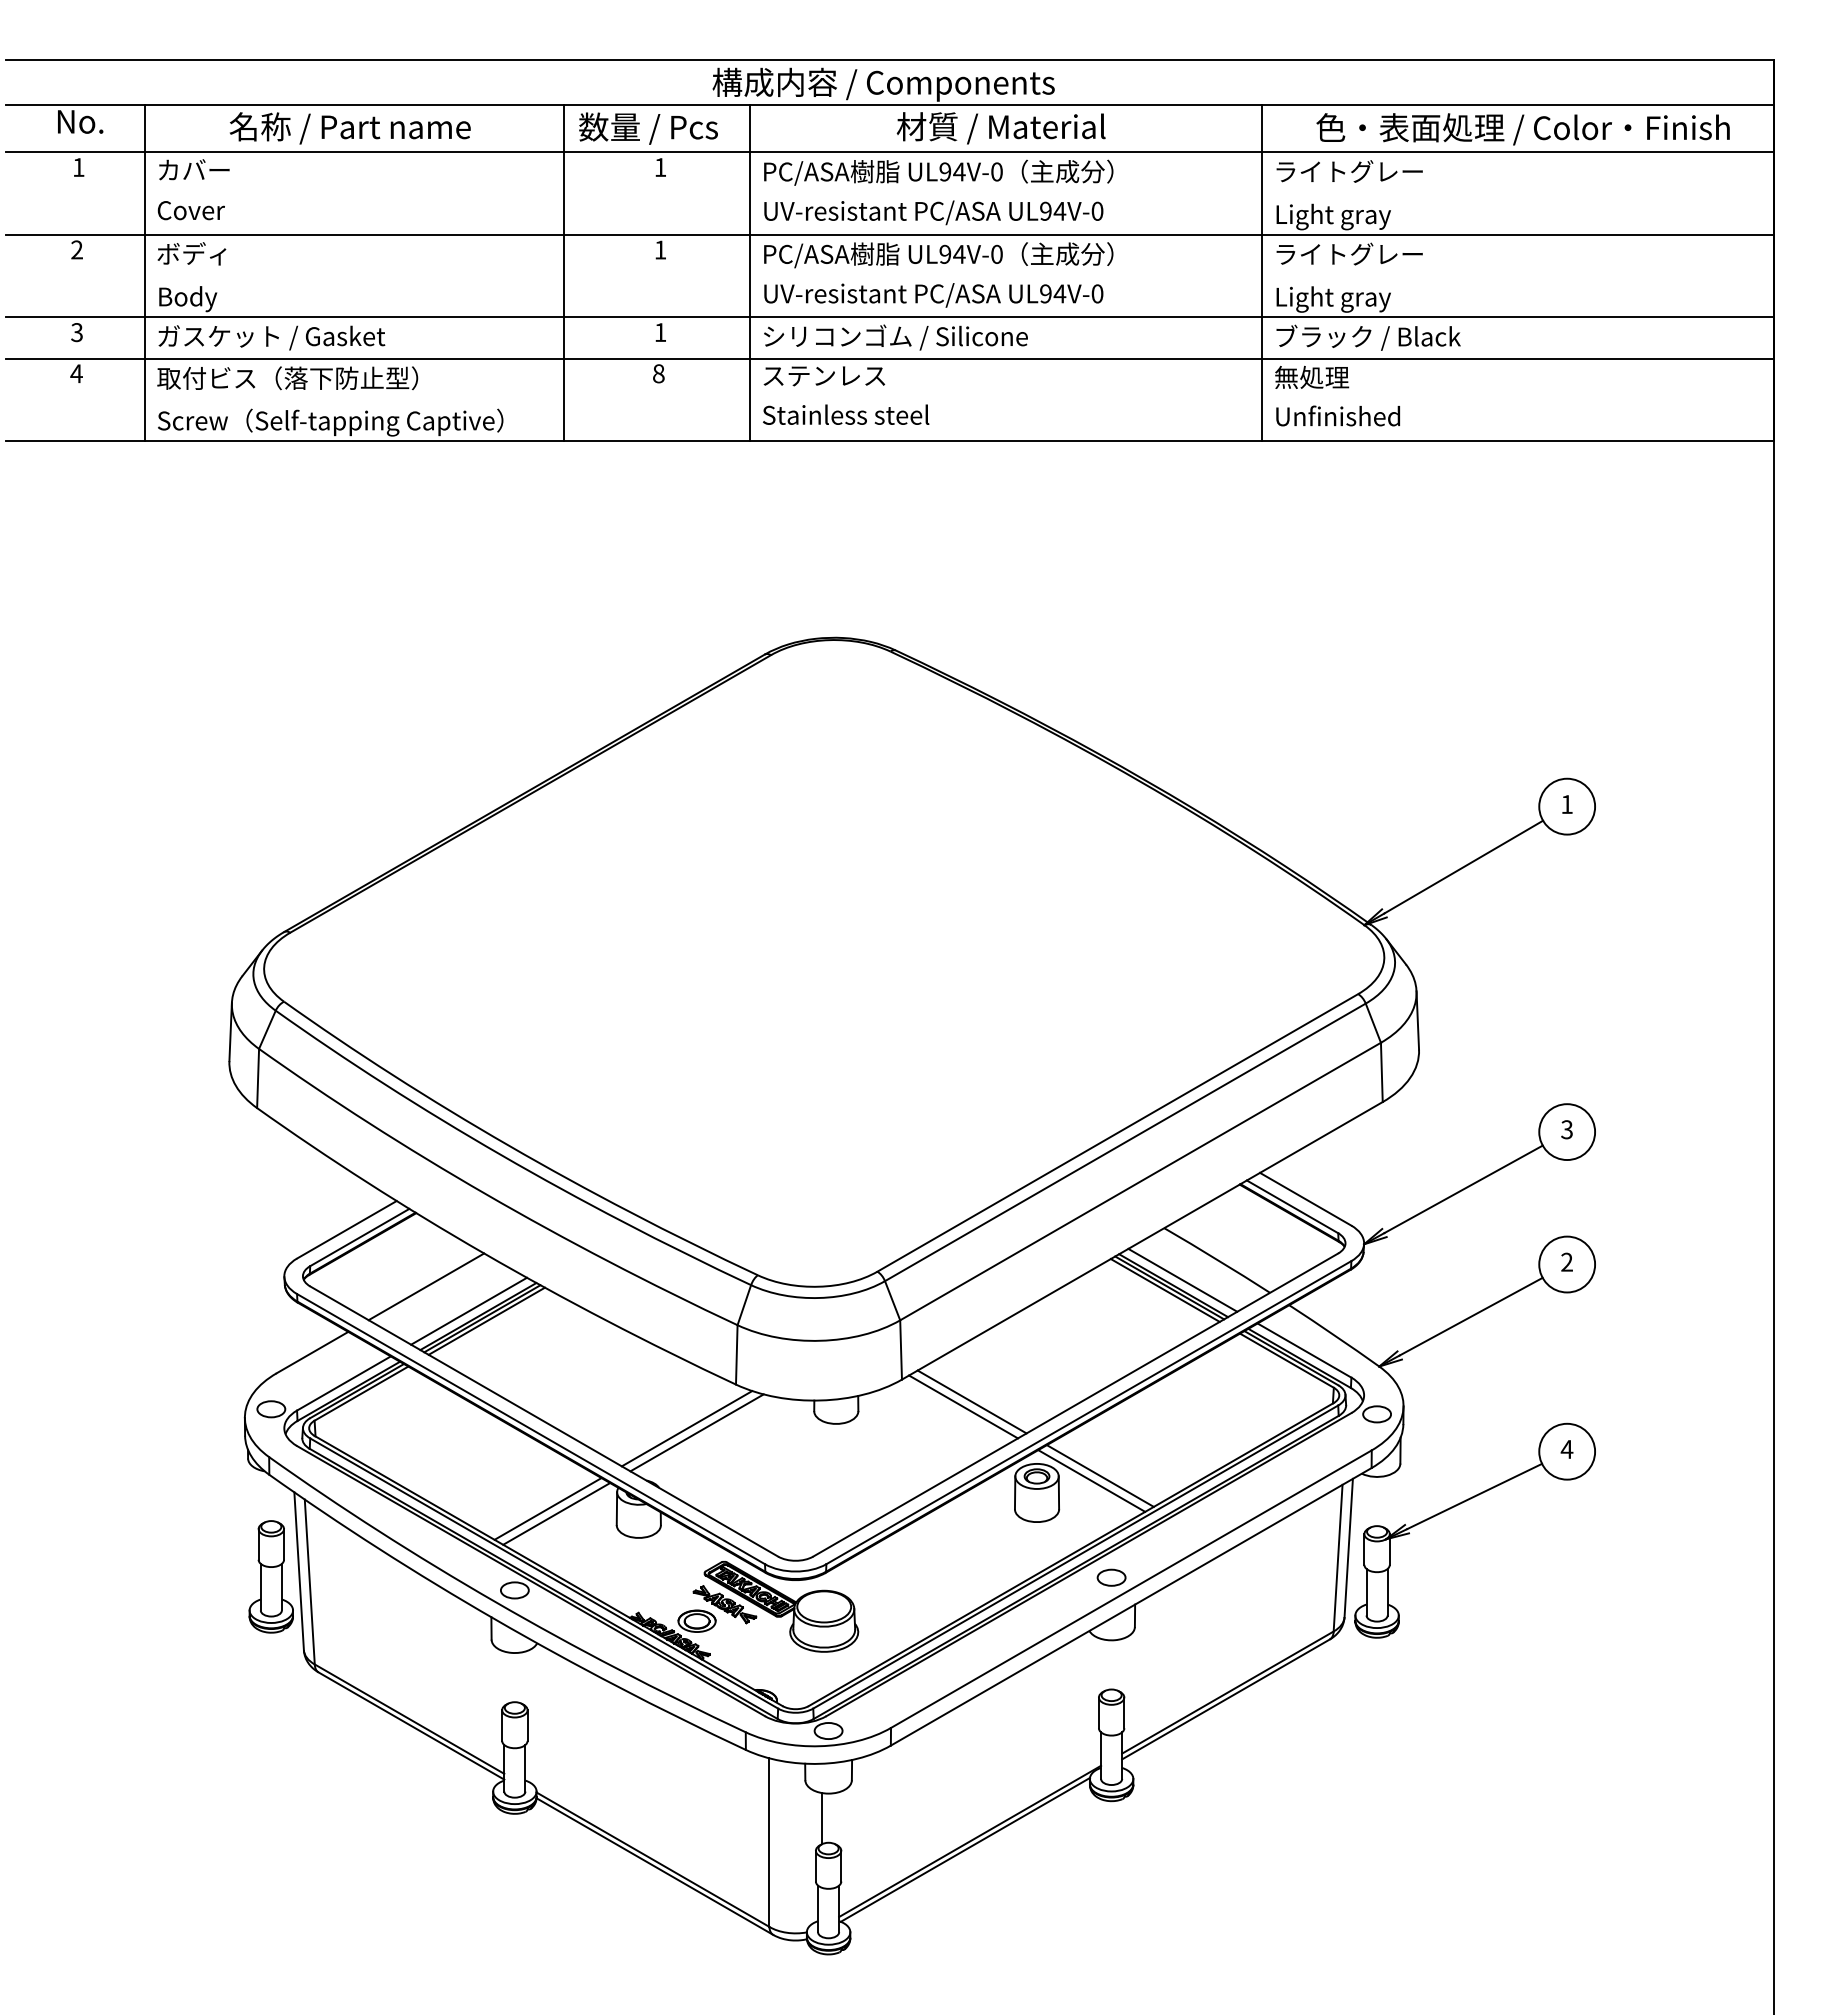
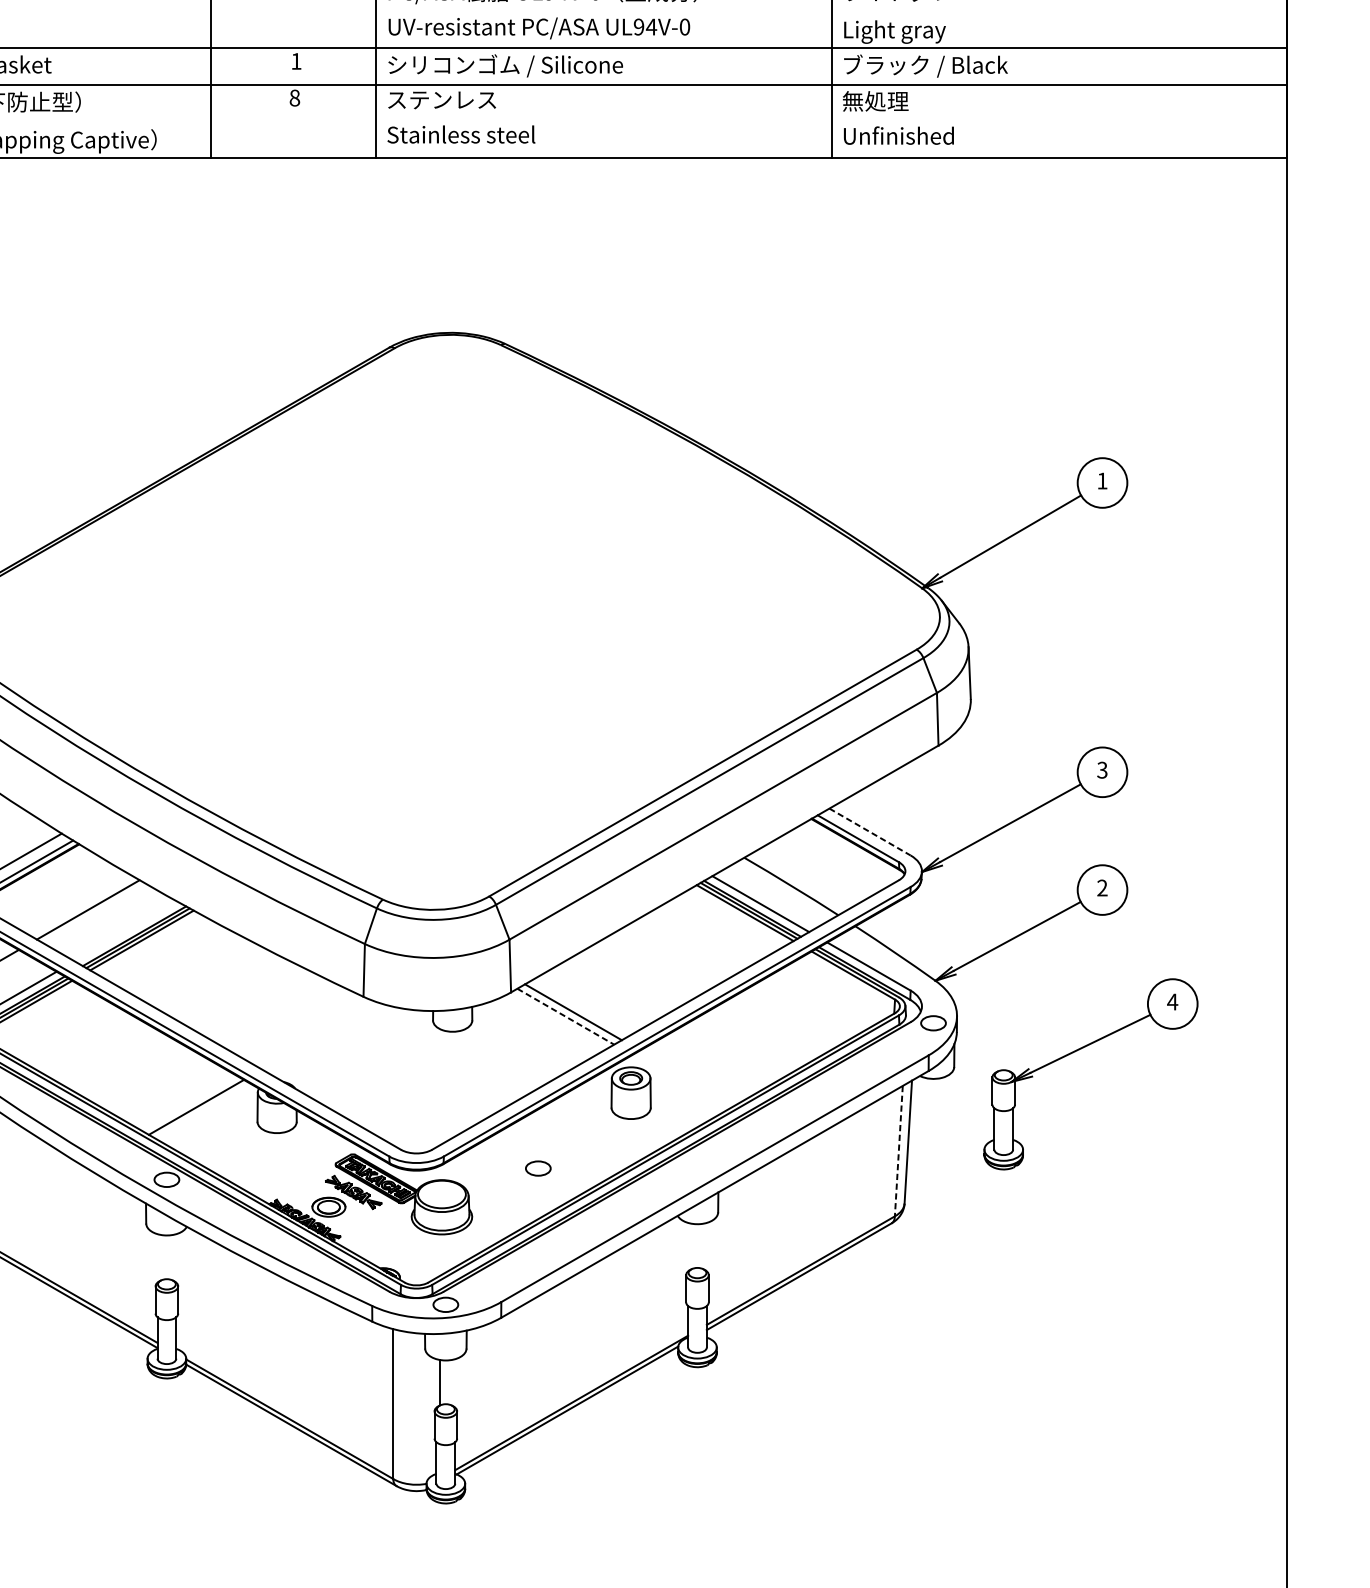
line: (1305, 1199) -> (869, 832), solid -> dashed
line: (469, 1310) -> (126, 930), removed
line: (963, 1406) -> (565, 1016), solid -> dashed
line: (686, 1428) -> (319, 1035), removed
line: (696, 1432) -> (328, 1039), removed
line: (1099, 1475) -> (686, 1077), removed
line: (1091, 1480) -> (679, 1082), removed
part: (1460, 1504) -> (1077, 1050), moved
line: (556, 1513) -> (203, 1111), removed
line: (1338, 1558) -> (899, 1151), solid -> dashed
part: (1111, 1577) -> (538, 1168), moved

